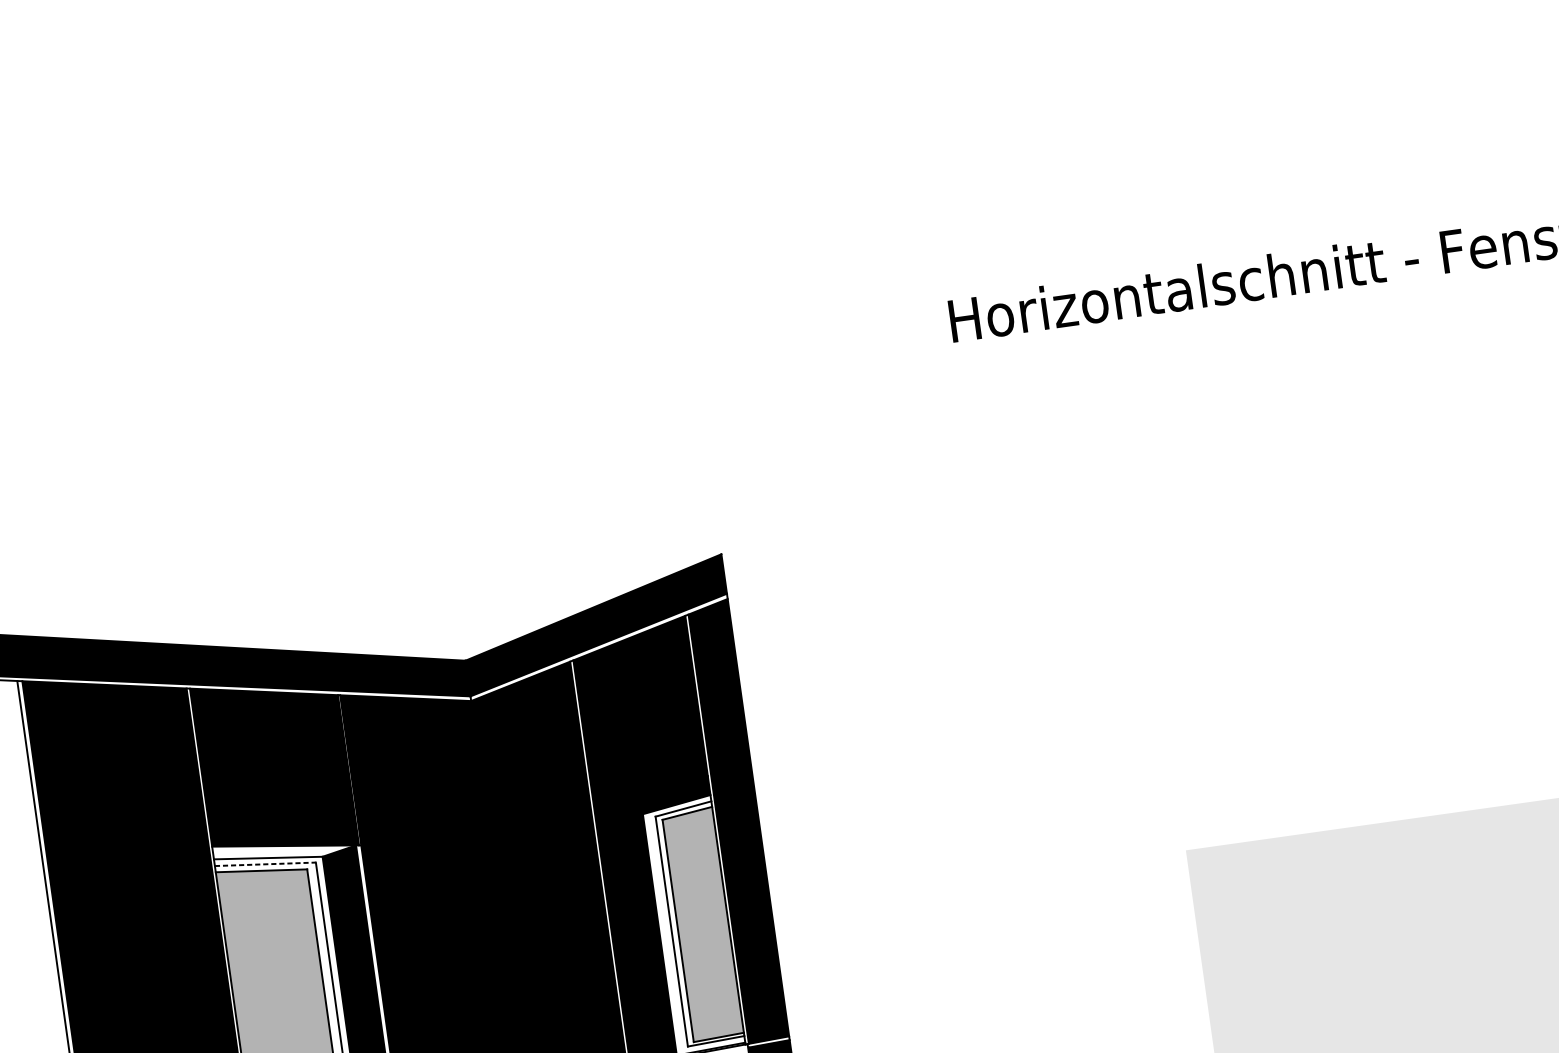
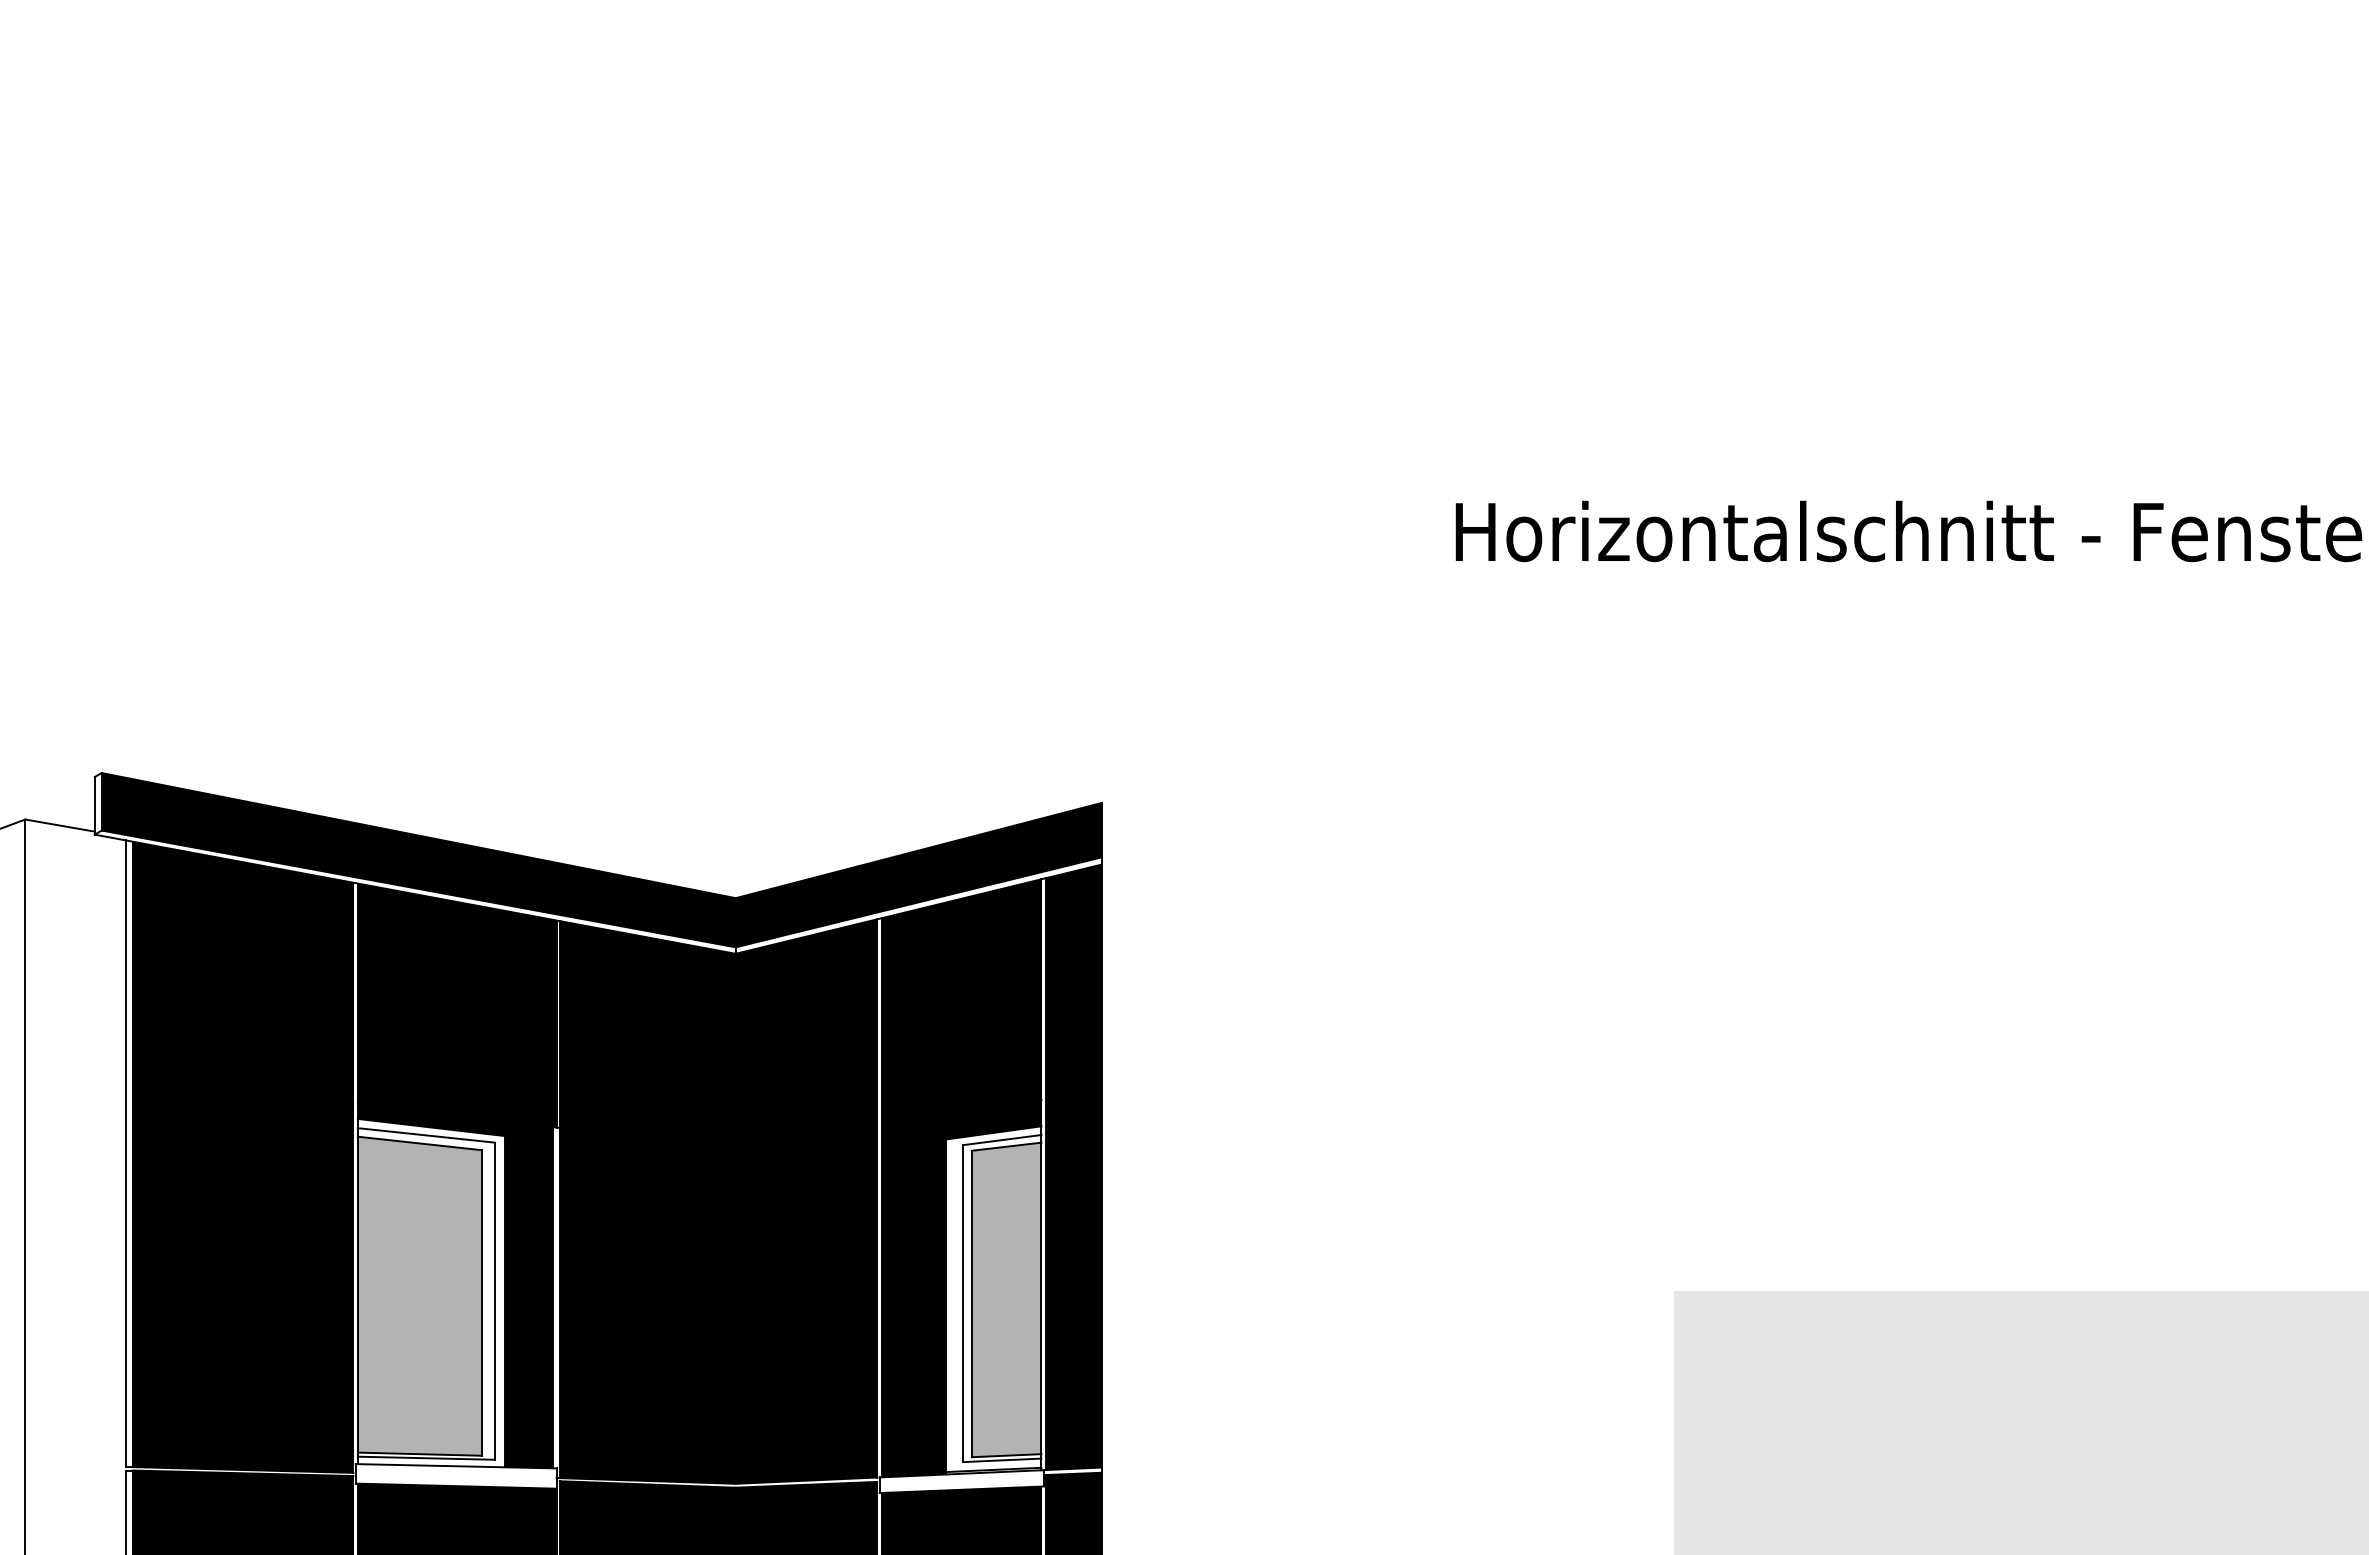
fill: (284, 849) -> (454, 1118), added
line: (265, 864) -> (426, 1135), dashed -> solid

